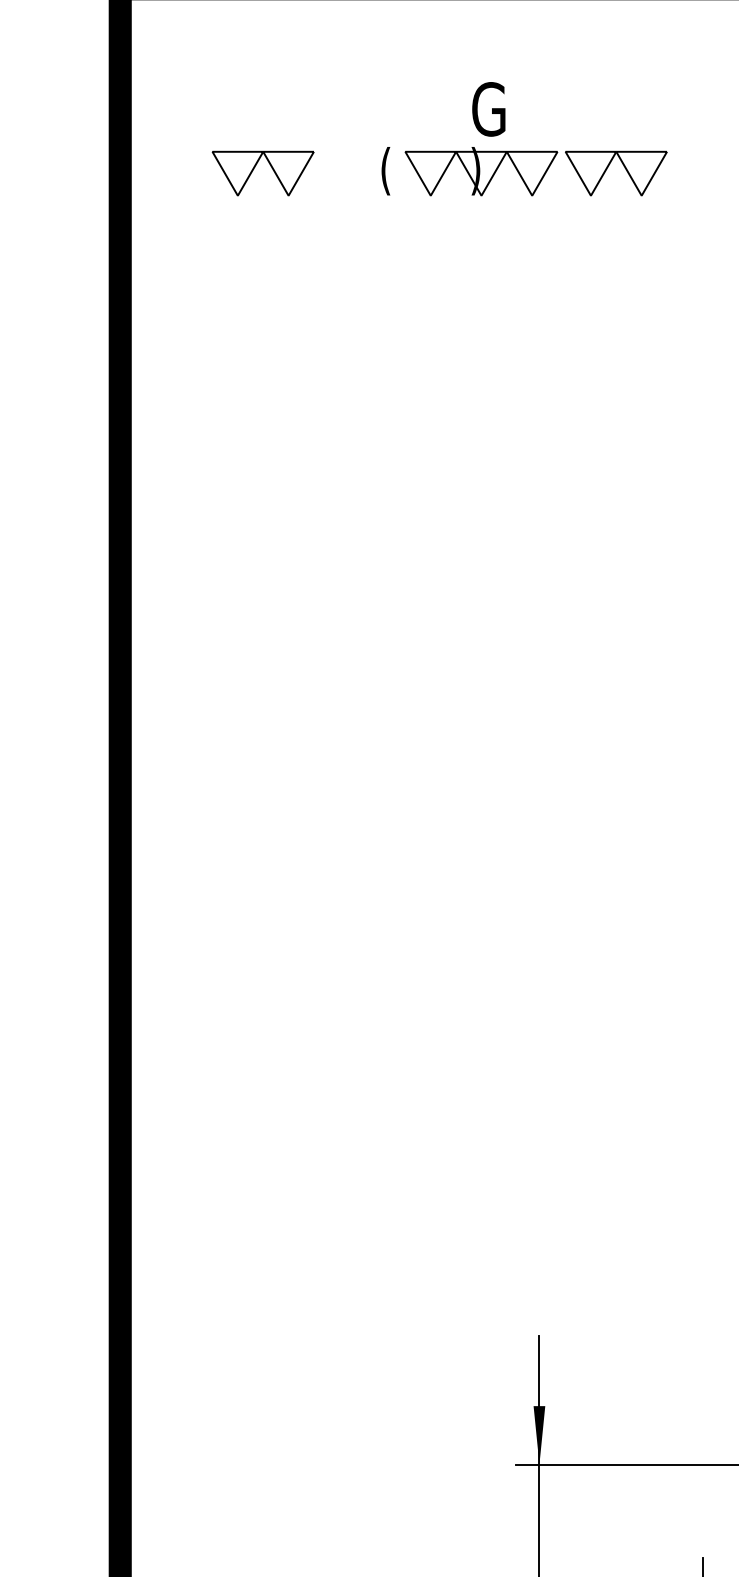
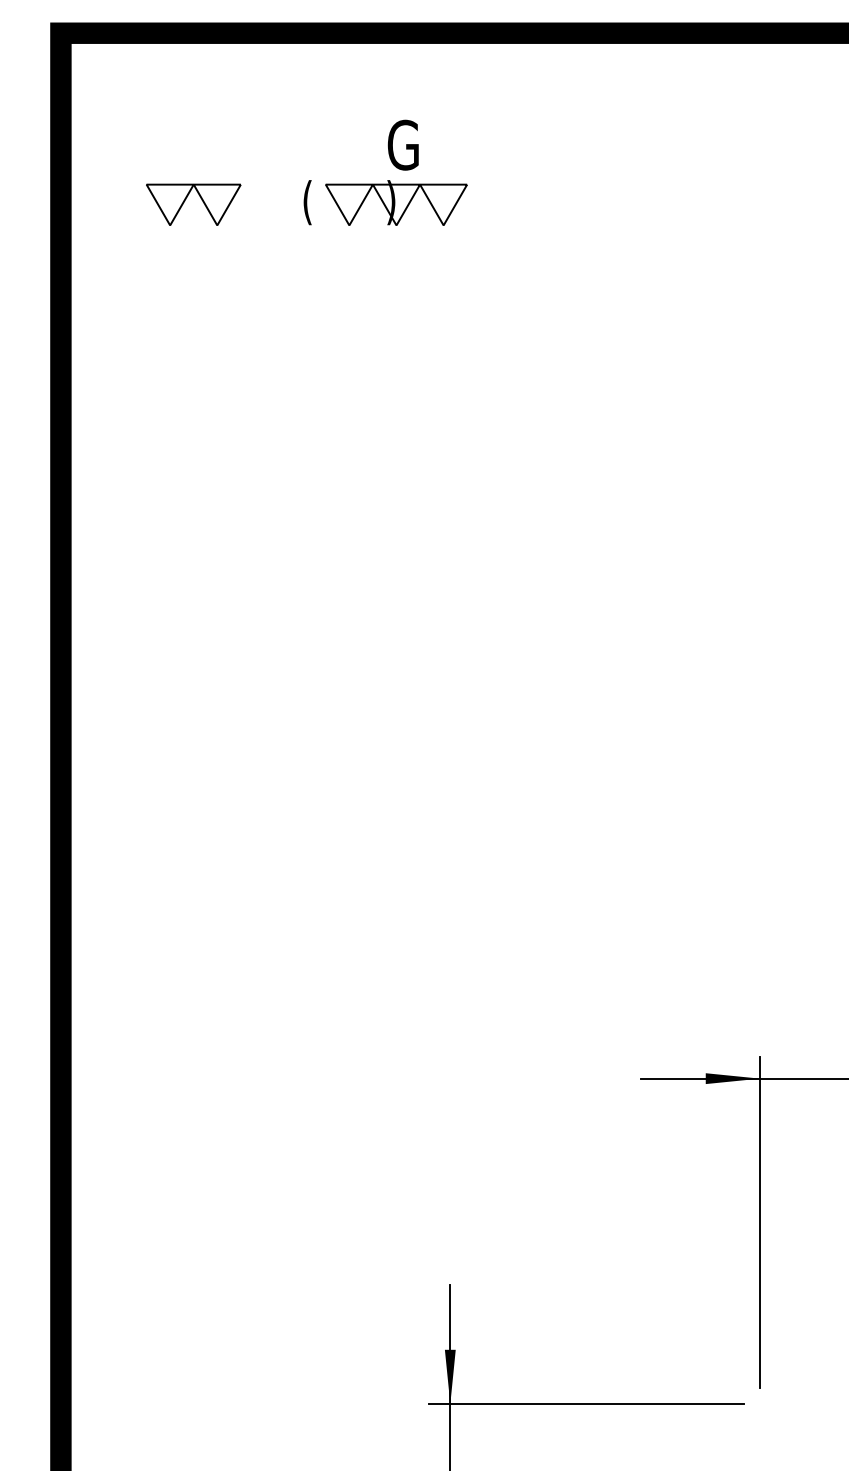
part: (607, 169) -> (513, 201), removed

